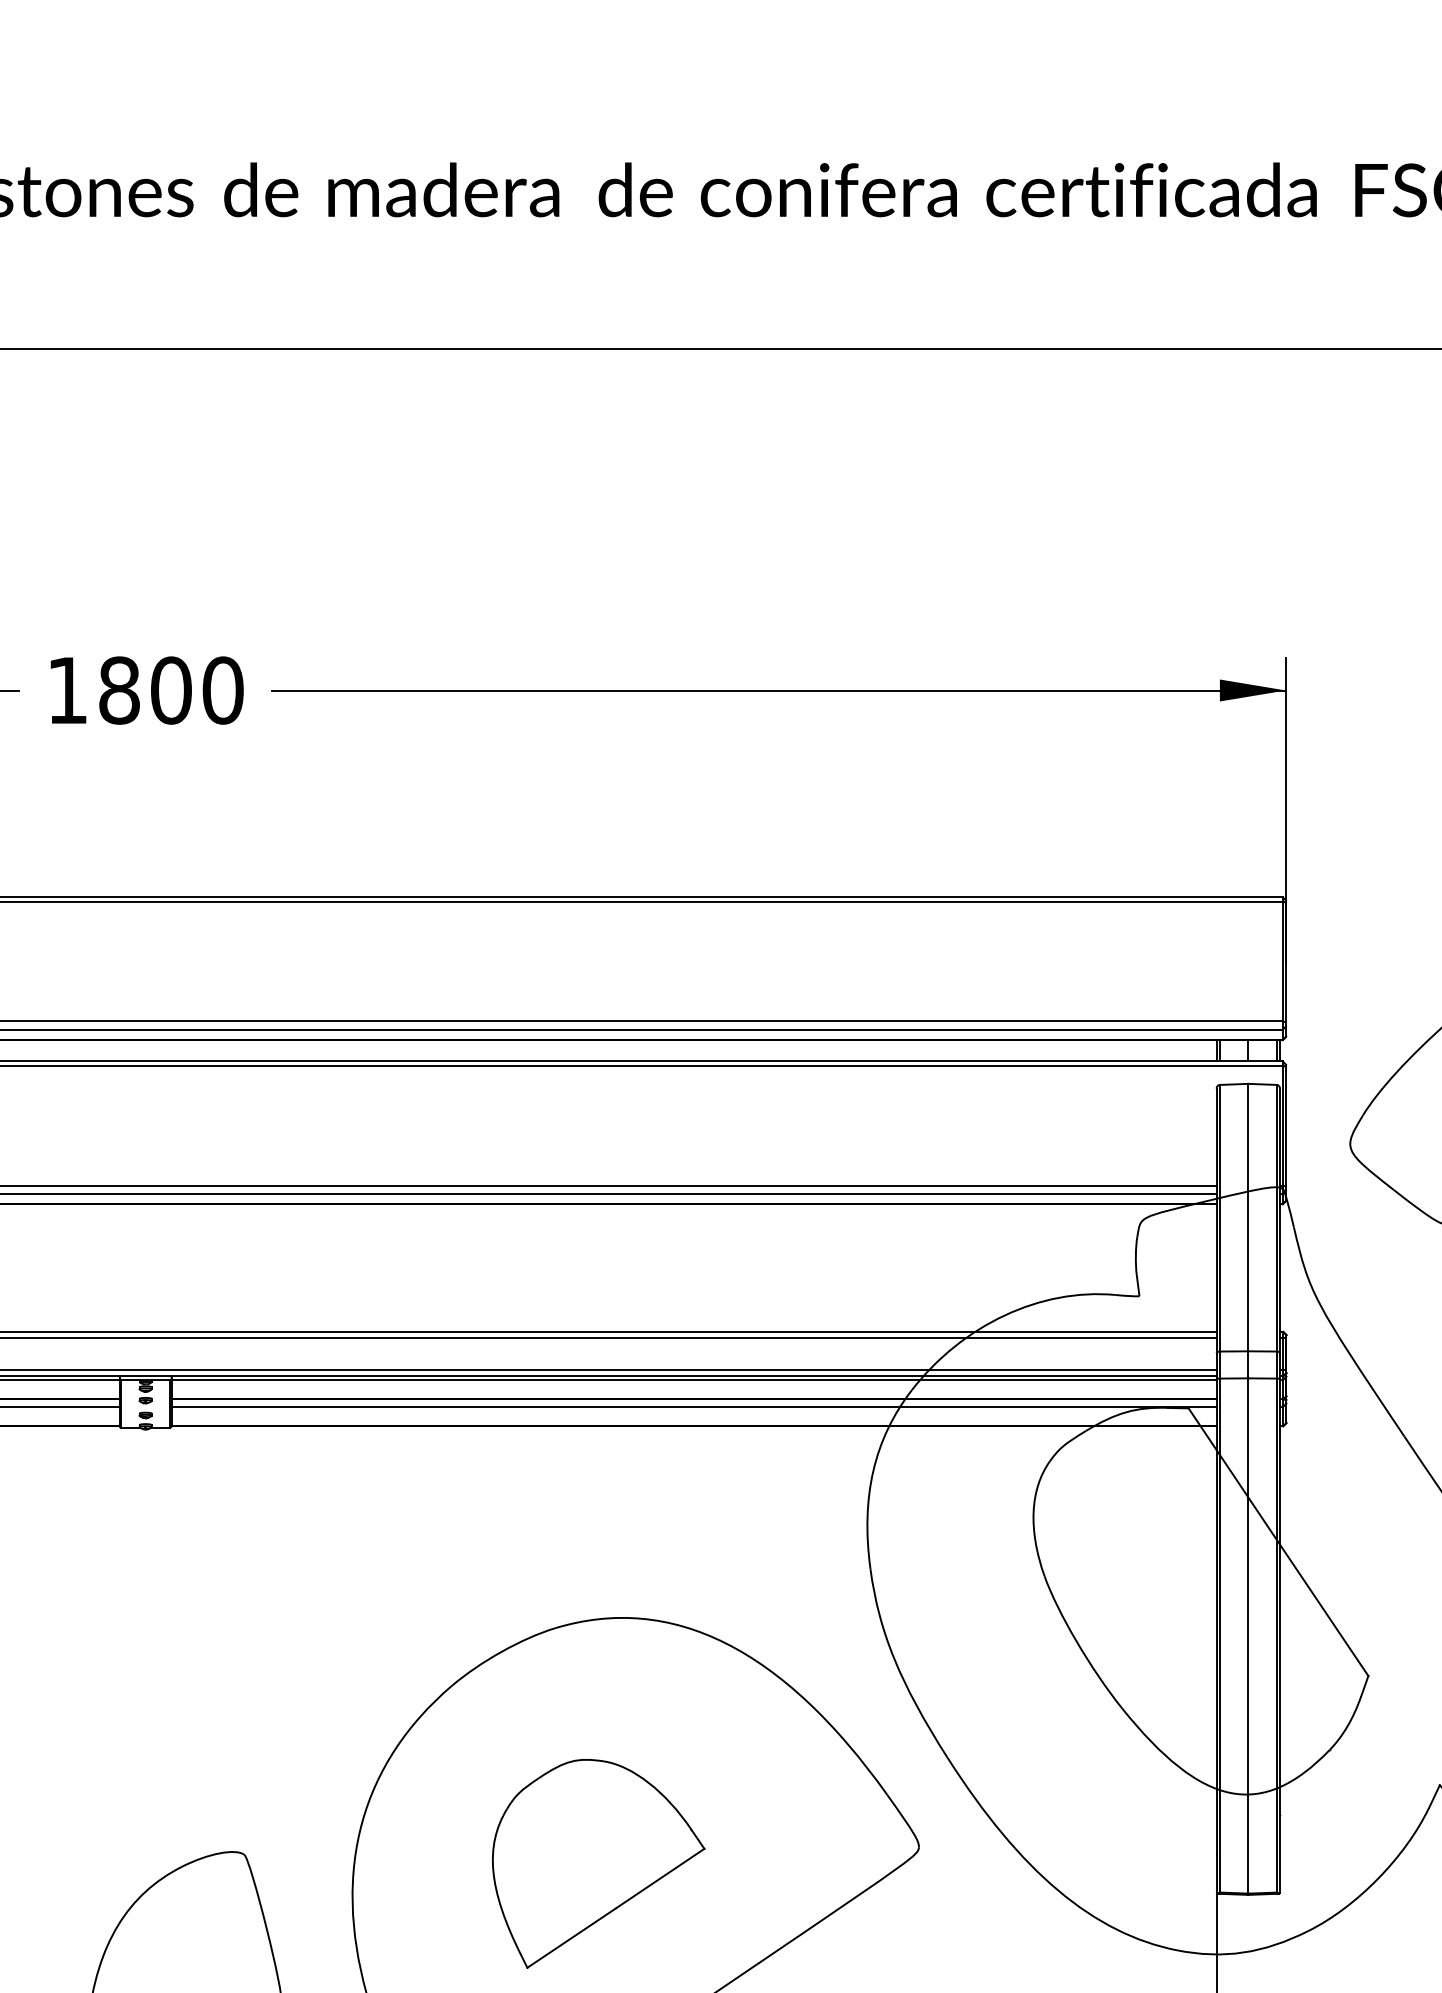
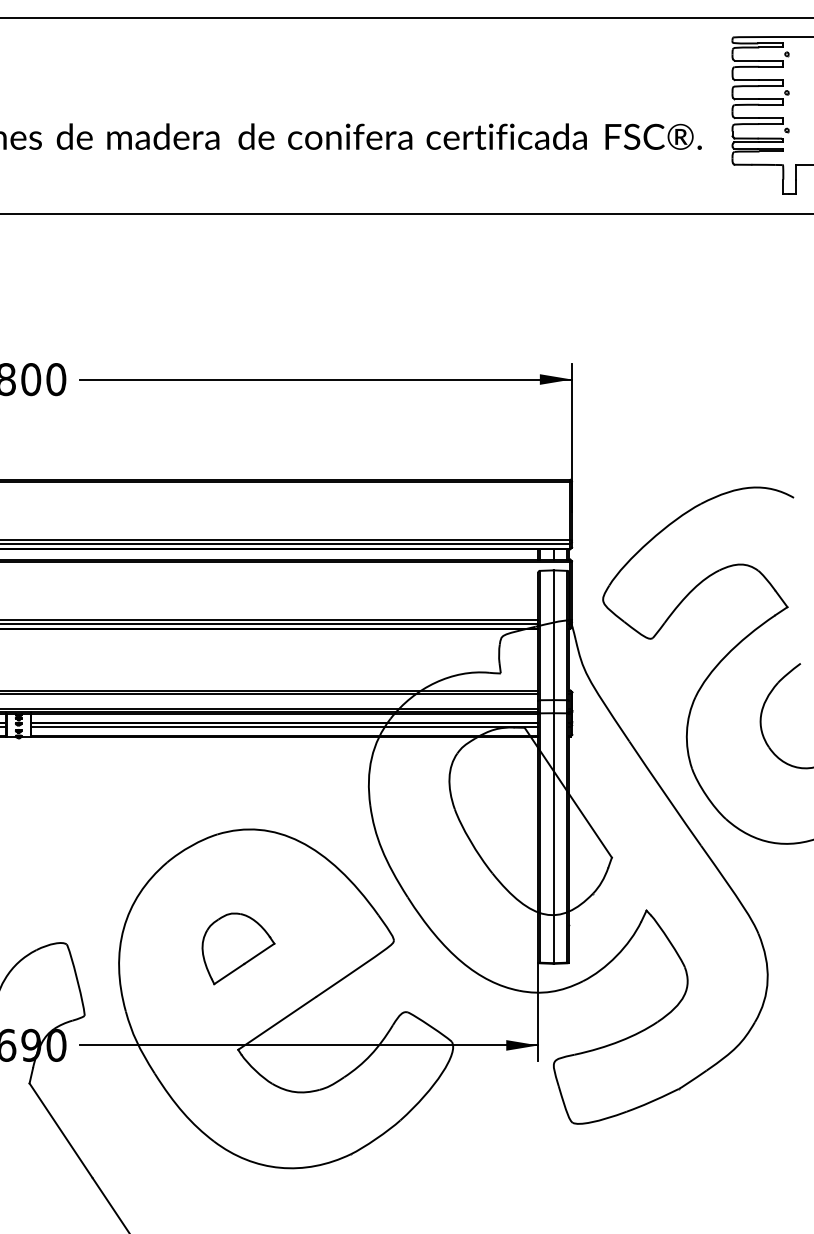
part: (598, 1863) -> (238, 948), size x0.7

